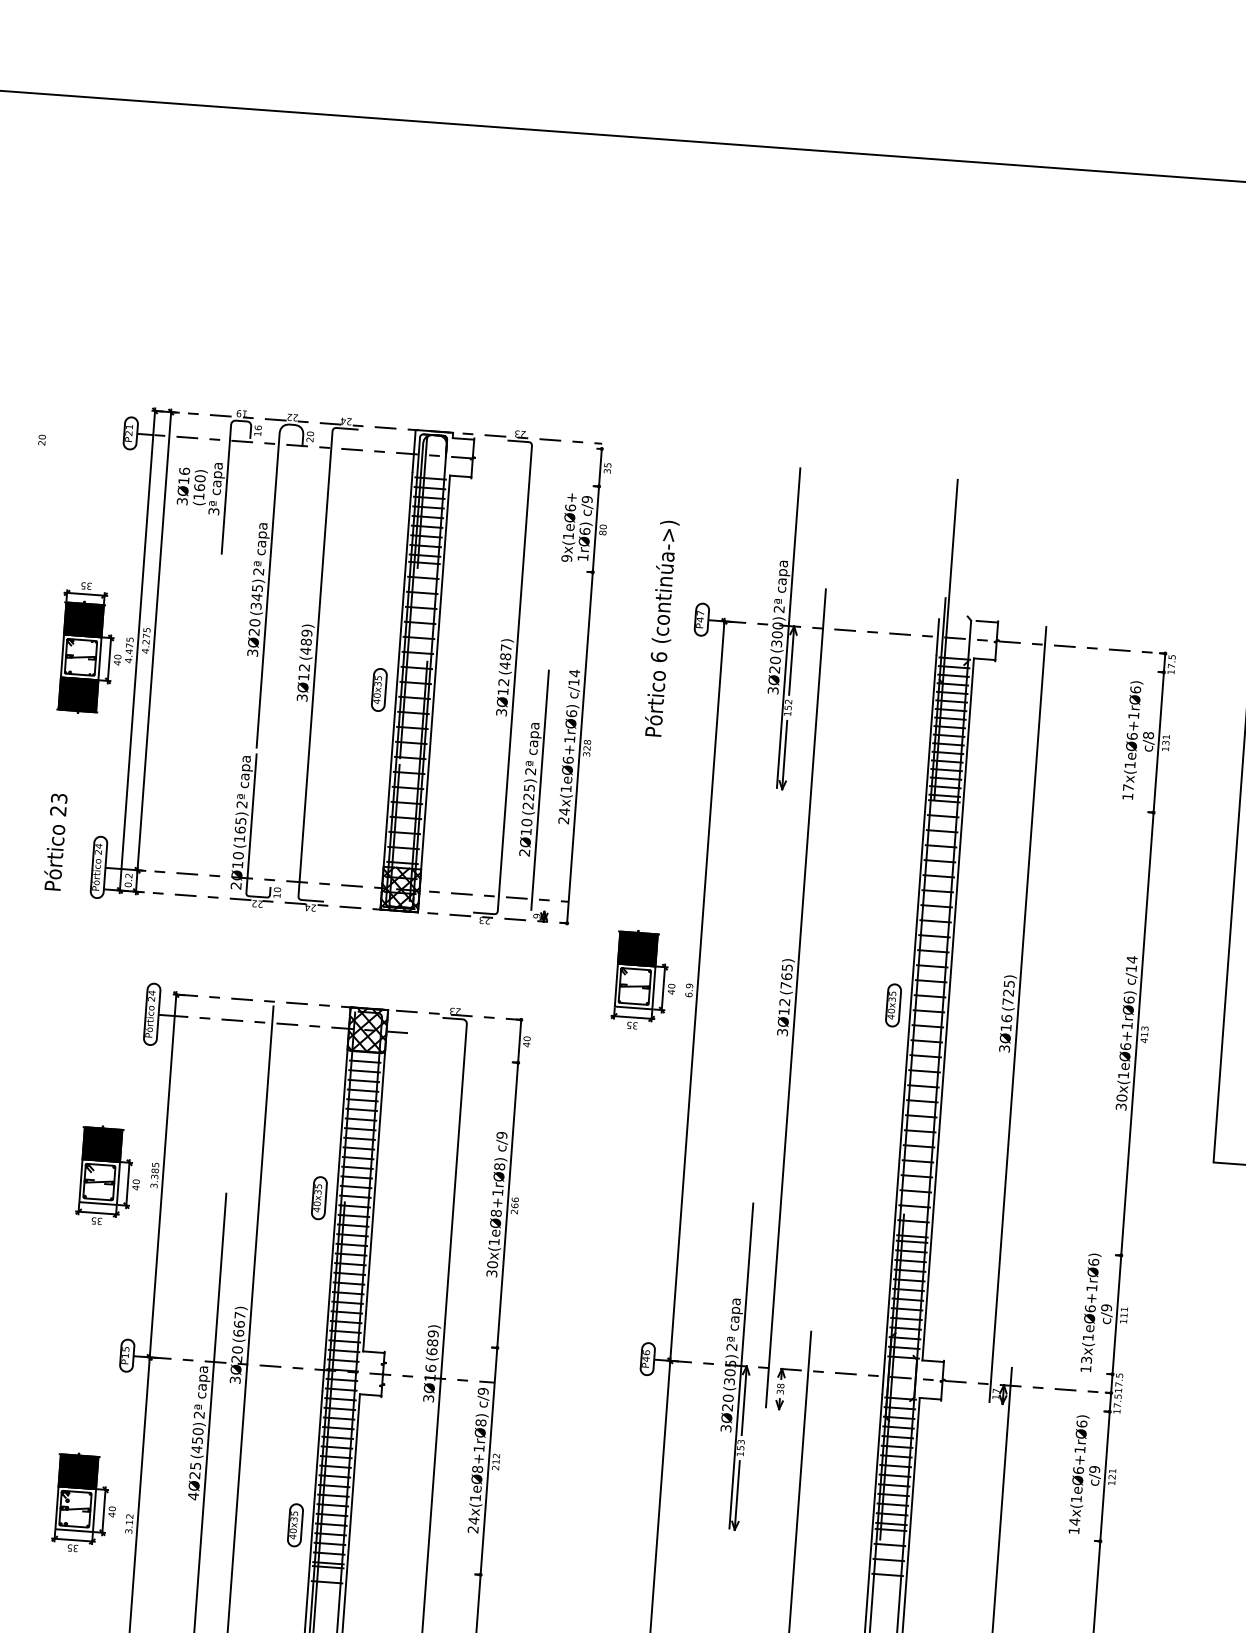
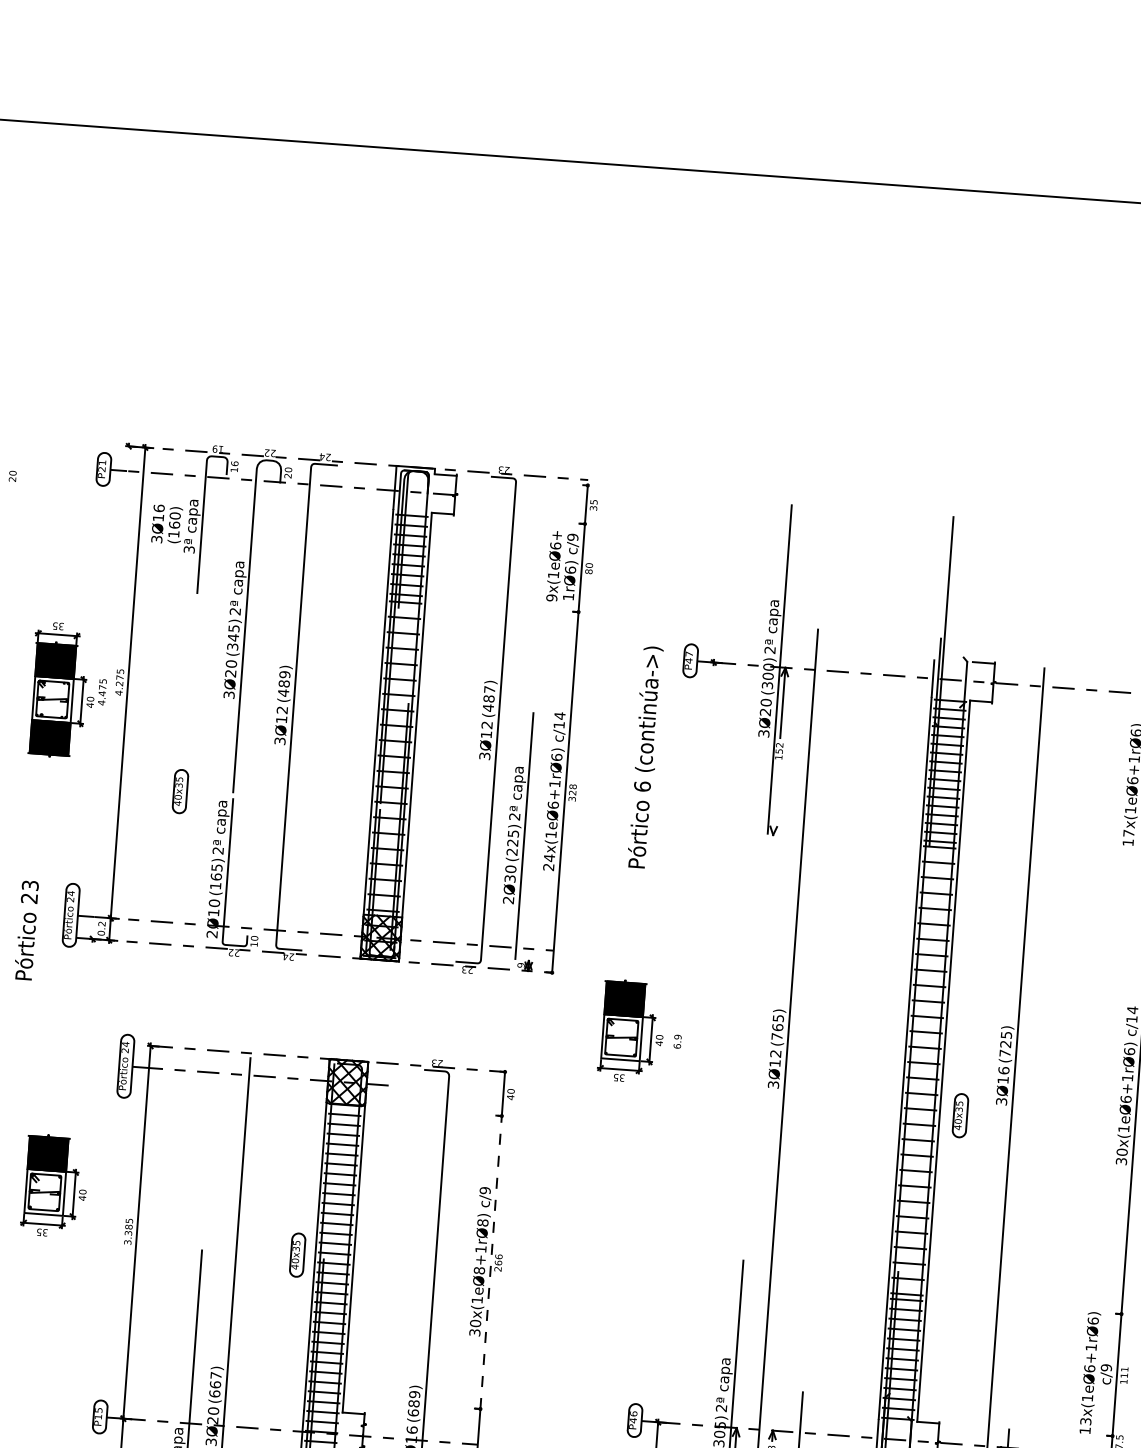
text: (662, 628) -> (646, 757), moved
line: (137, 650) -> (110, 692), removed
part: (379, 689) -> (180, 791), moved
line: (784, 754) -> (775, 799), removed
text: (525, 831) -> (509, 878), 2Ø10 -> 2Ø30
text: (55, 841) -> (26, 929), moved
line: (697, 990) -> (686, 1041), removed
part: (893, 1005) -> (960, 1115), moved
part: (107, 1174) -> (53, 1184), moved
line: (508, 1201) -> (491, 1258), solid -> dashed

